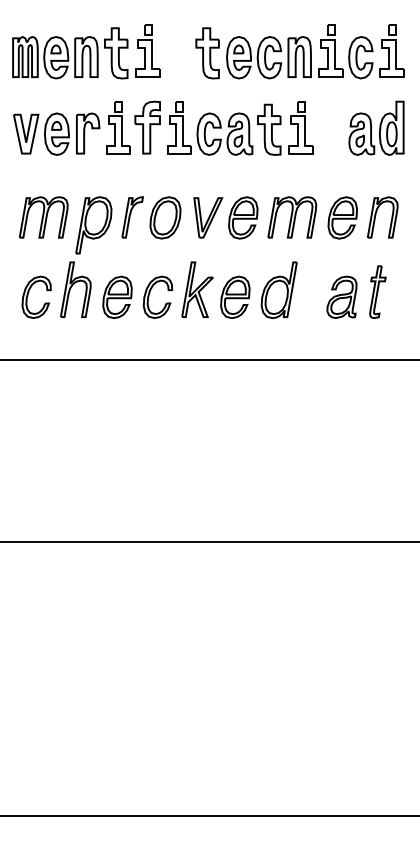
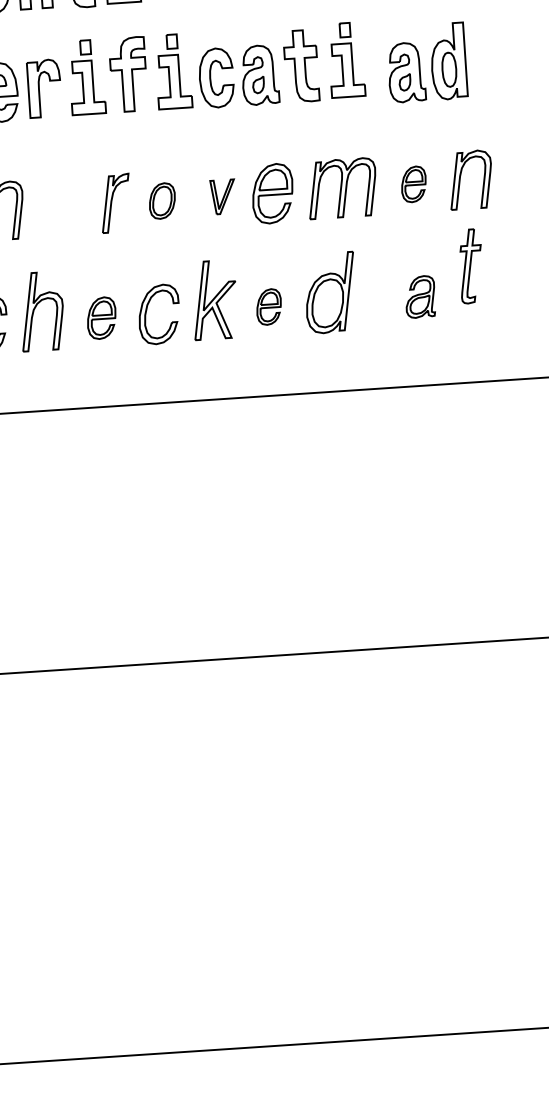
part: (376, 127) -> (426, 61), moved
part: (165, 217) -> (162, 200), size x0.6
part: (208, 217) -> (223, 196), size x0.6
part: (342, 217) -> (413, 183), size x0.6
part: (93, 225) -> (60, 218), removed
part: (377, 291) -> (470, 265), moved
part: (117, 296) -> (101, 317), size x0.7
part: (235, 296) -> (269, 305), size x0.6
part: (341, 296) -> (419, 295), size x0.7

